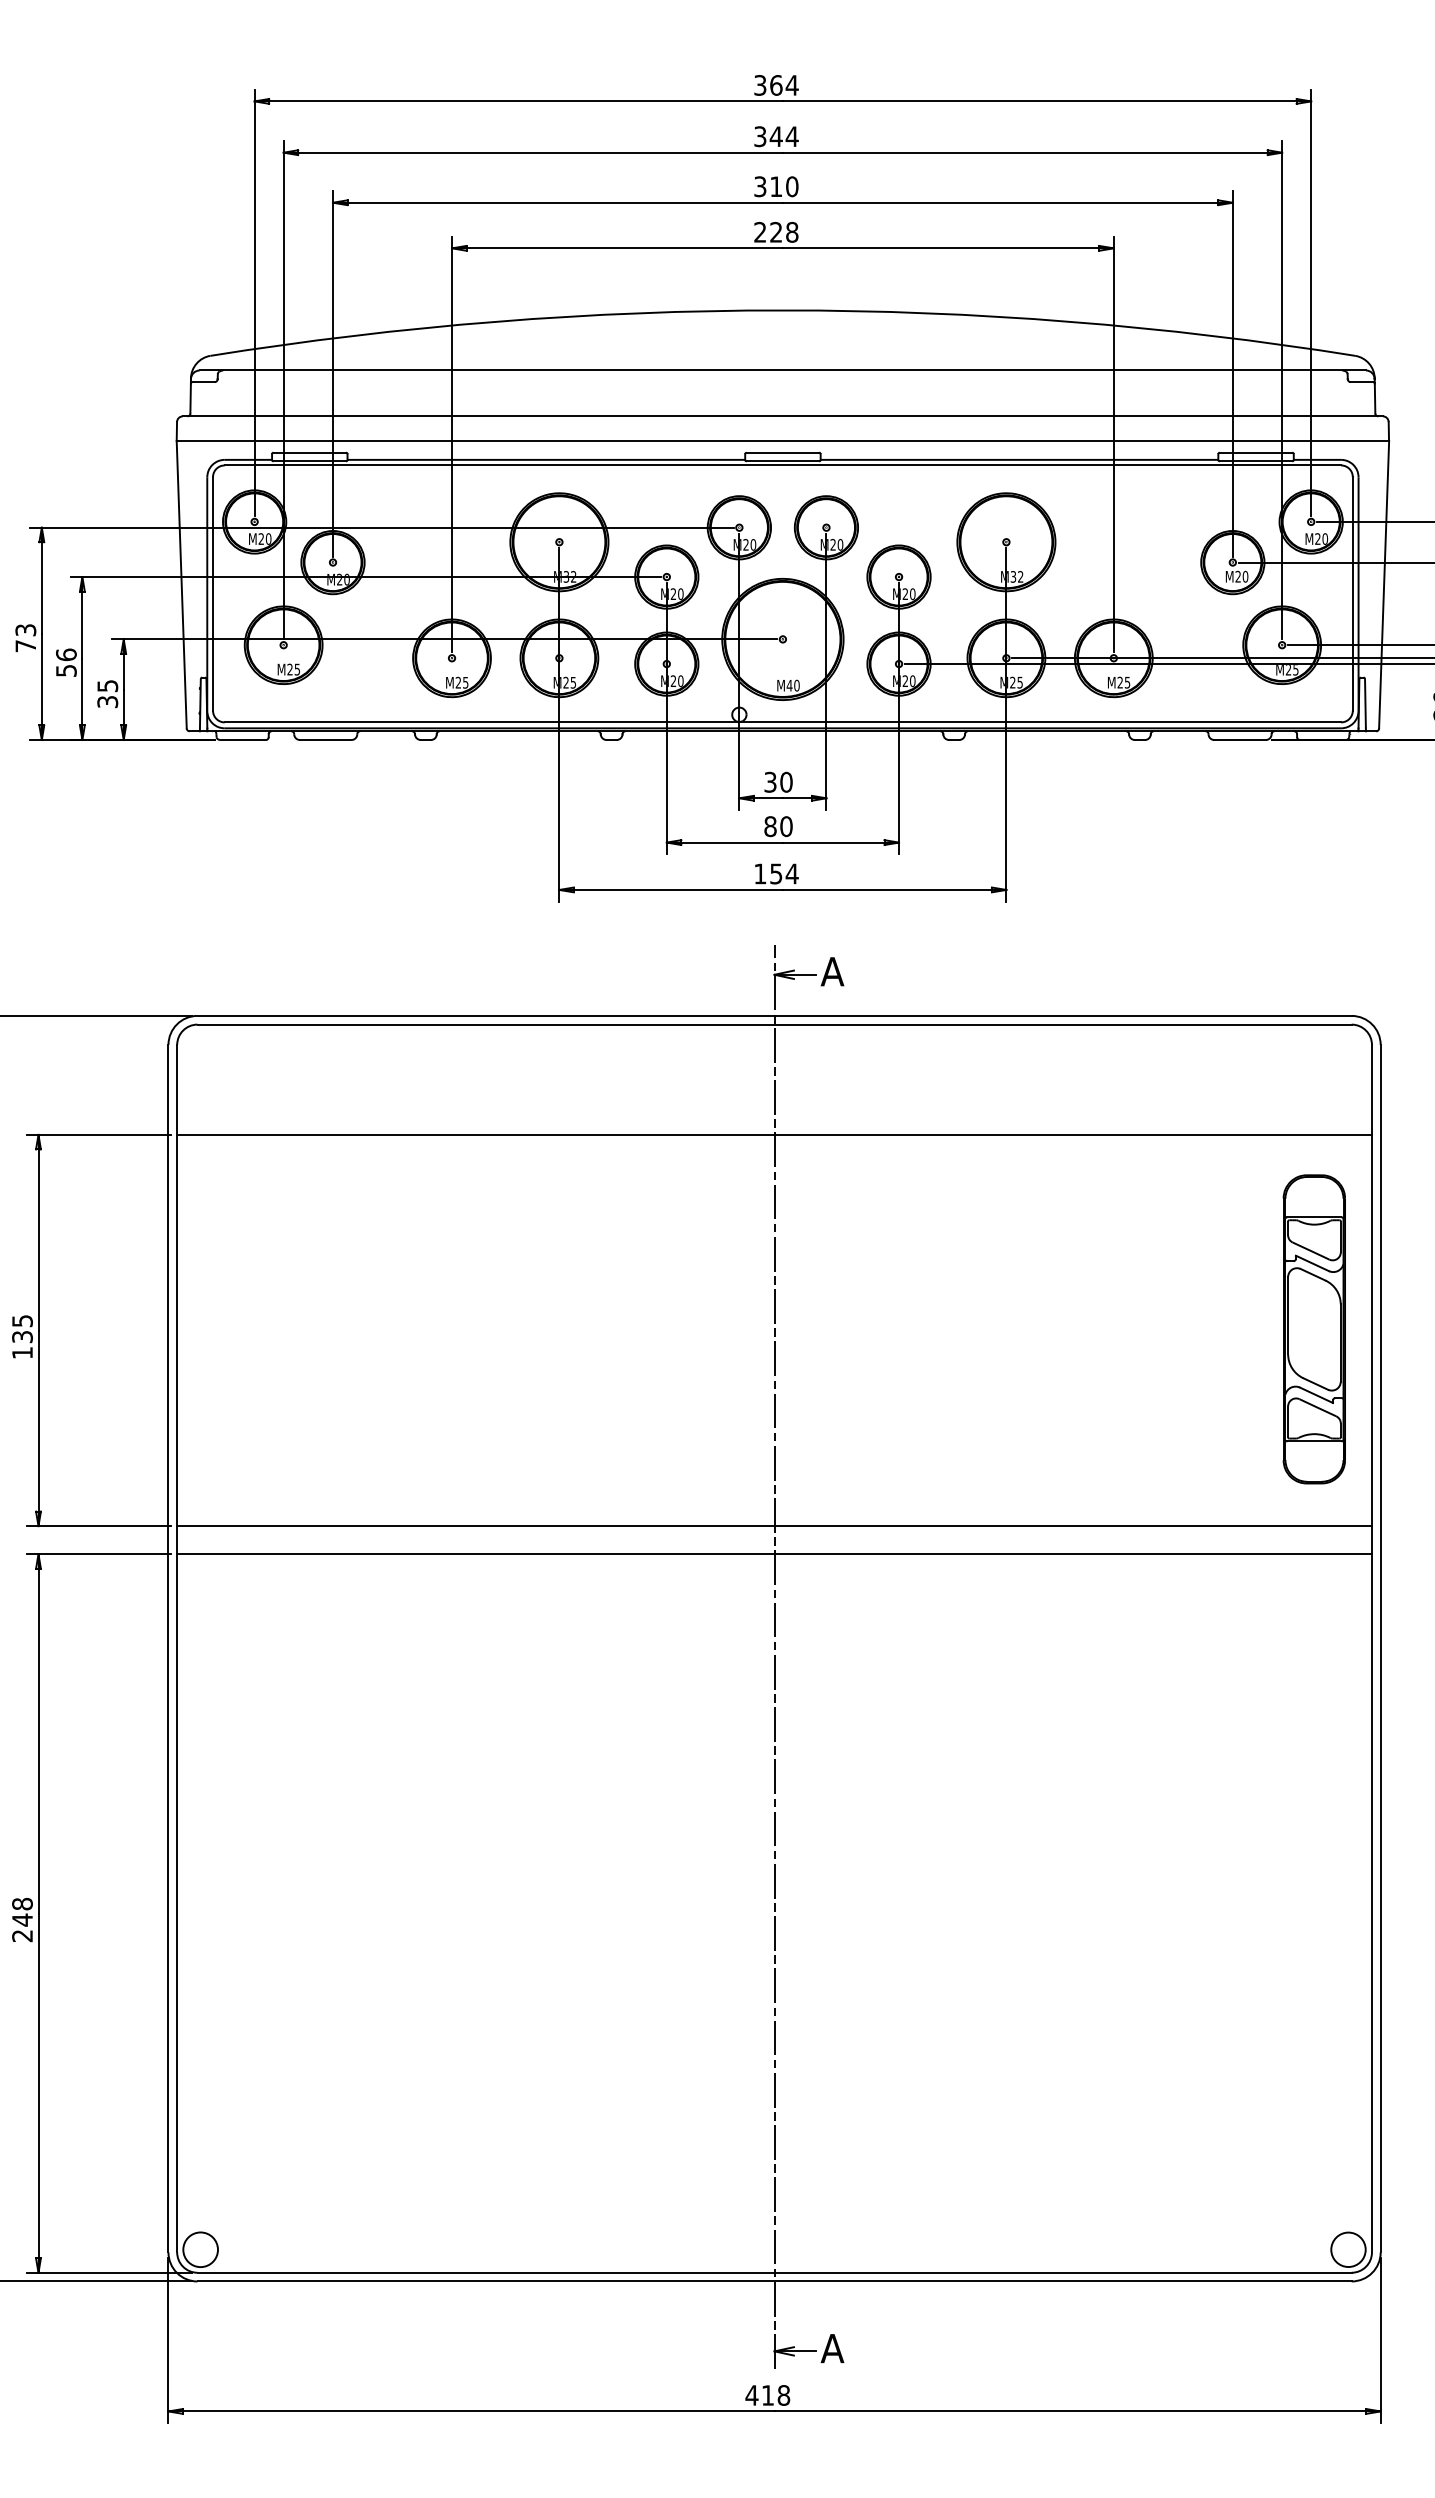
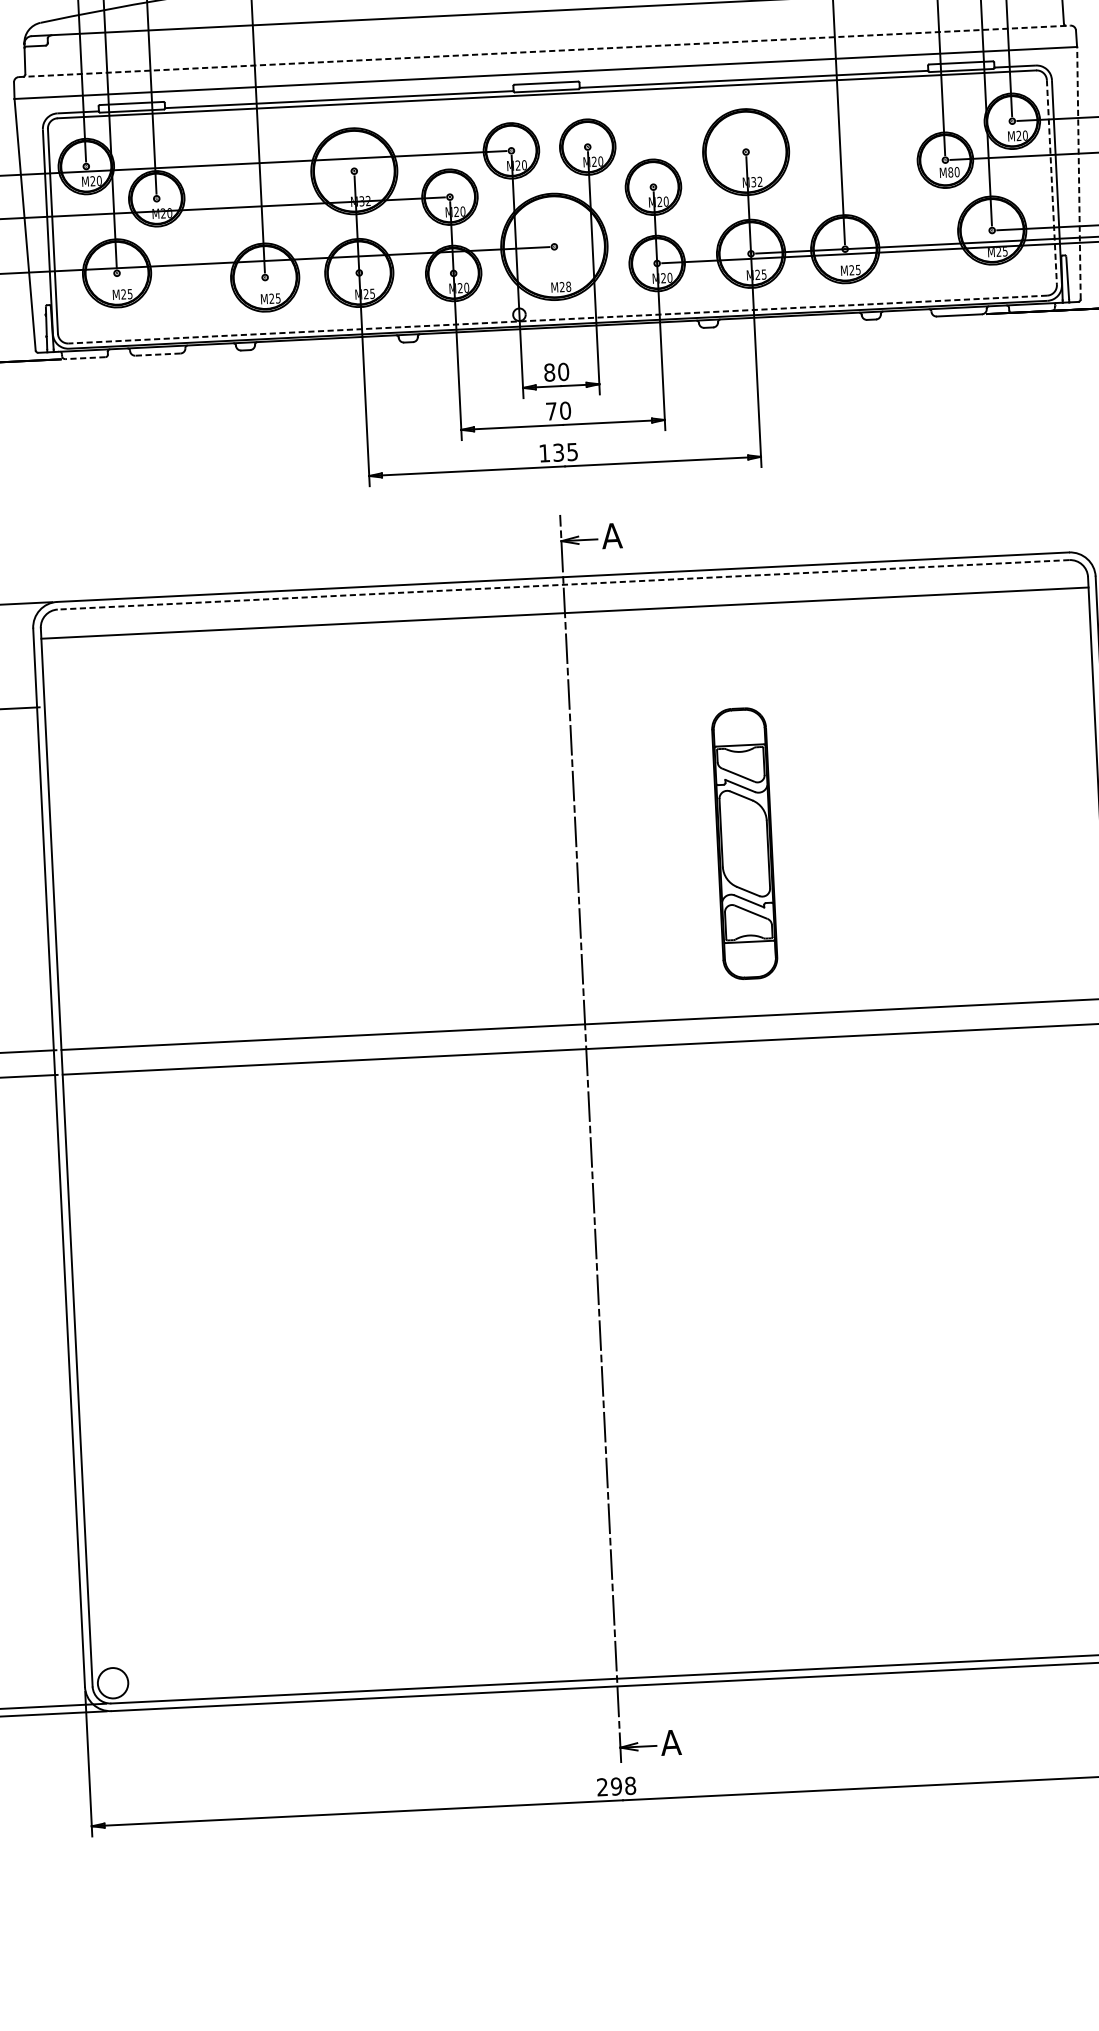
line: (783, 416) -> (545, 51), solid -> dashed
text: (1238, 576) -> (950, 172), M20 -> M80
line: (1384, 584) -> (1079, 172), solid -> dashed
line: (1352, 593) -> (1051, 182), solid -> dashed
text: (792, 685) -> (564, 286), M40 -> M28
line: (782, 722) -> (557, 319), solid -> dashed
line: (243, 740) -> (85, 358), solid -> dashed
line: (325, 740) -> (157, 355), solid -> dashed
text: (770, 782) -> (549, 372), 30 -> 80
text: (770, 826) -> (551, 411), 80 -> 70
text: (784, 873) -> (565, 451), 154 -> 135
line: (774, 1024) -> (563, 584), solid -> dashed
line: (774, 1134) -> (564, 612), moved
part: (1313, 1329) -> (743, 843), moved
text: (759, 2395) -> (609, 1786), 418 -> 298

